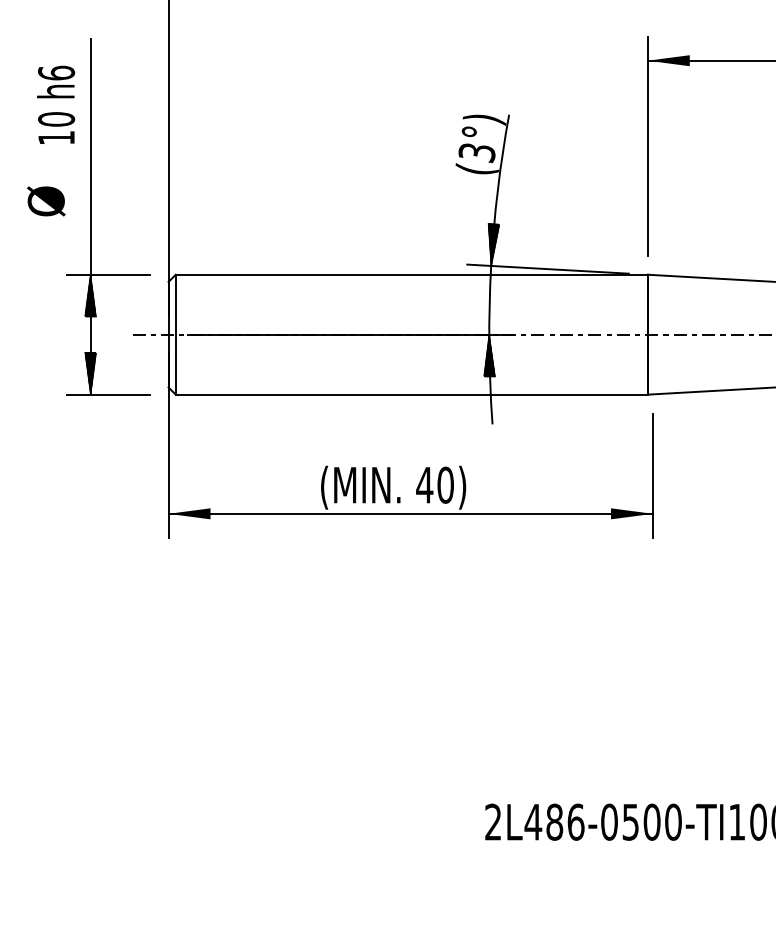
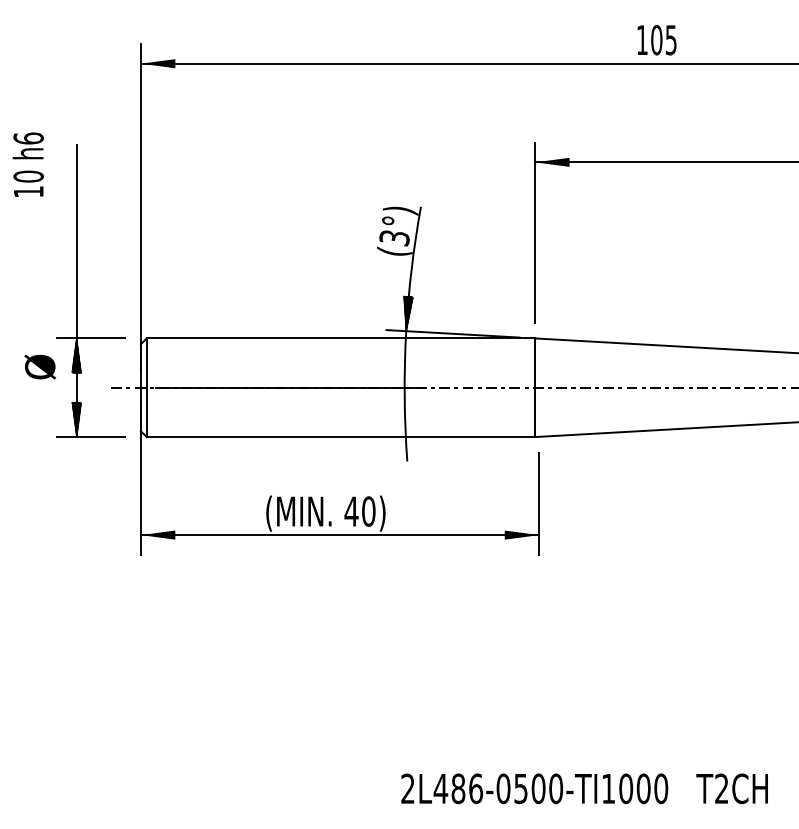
text: (55, 104) -> (27, 164), moved
text: (46, 200) -> (40, 366), moved
hatch: (489, 355) -> (404, 404), removed

